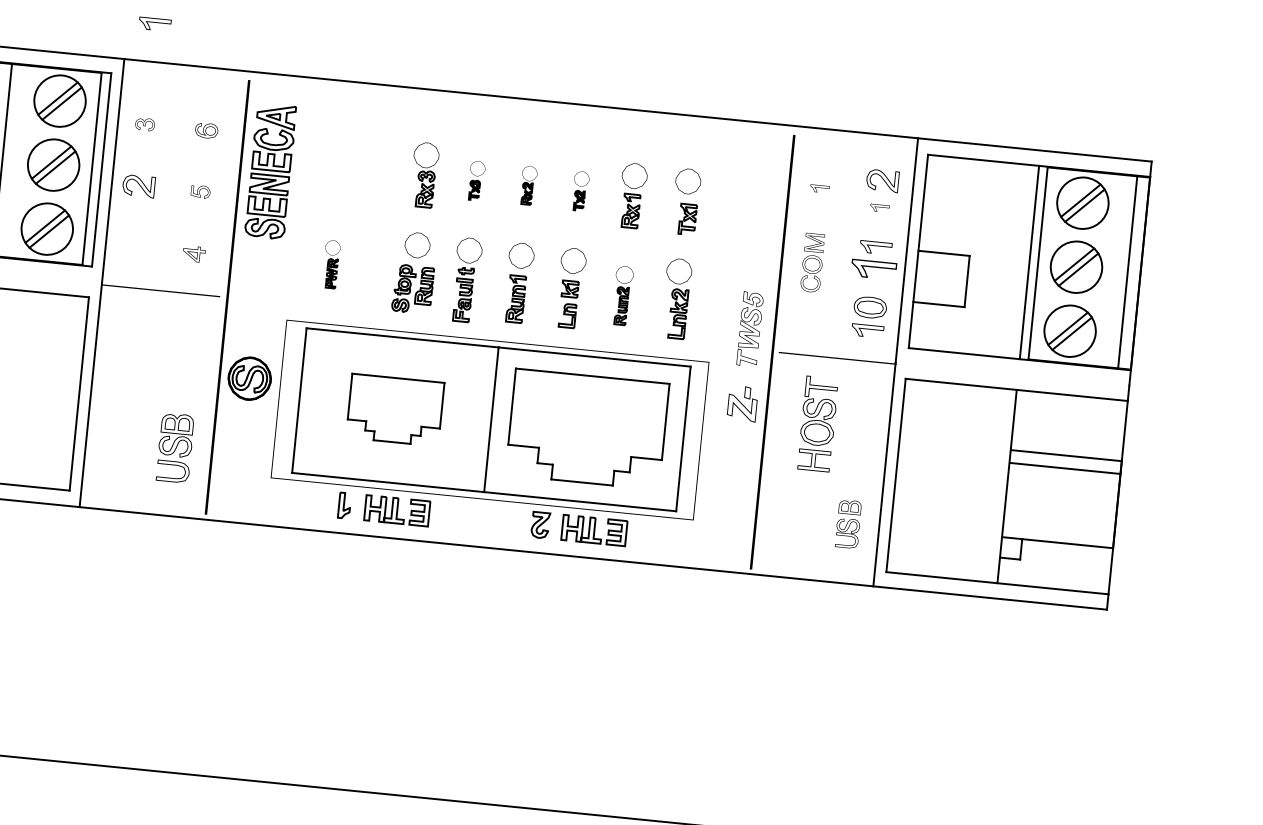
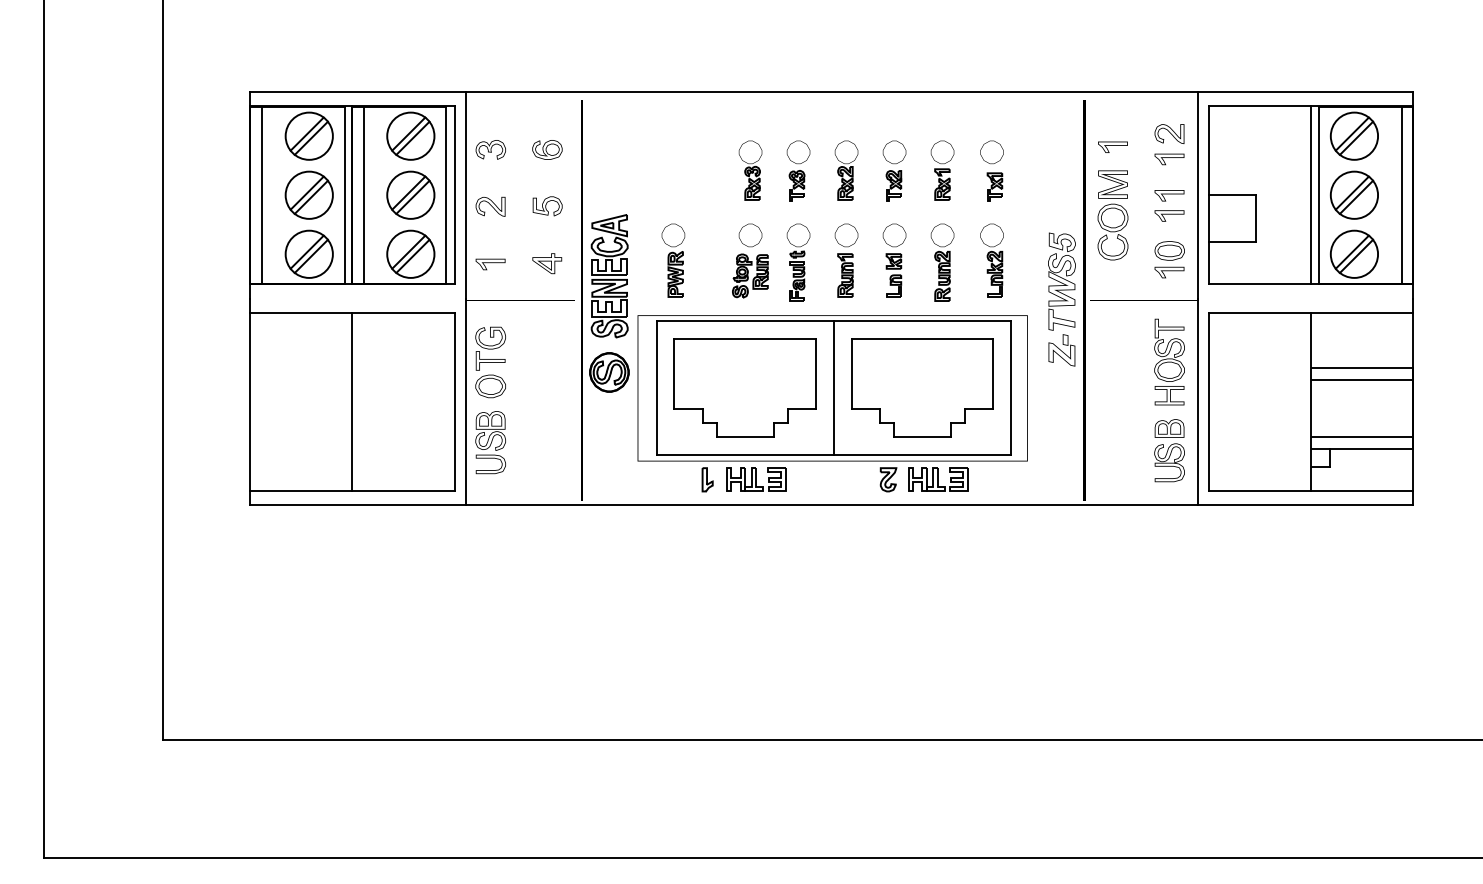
part: (154, 24) -> (490, 264), moved
part: (144, 124) -> (490, 149), size x1.67
part: (206, 130) -> (547, 149), size x1.43
part: (270, 171) -> (609, 276), moved
part: (476, 180) -> (798, 170), size x1.67
part: (528, 185) -> (846, 170), size x1.67
part: (819, 188) -> (1112, 146), size x1.67
part: (580, 190) -> (894, 170), size x1.67
part: (200, 192) -> (547, 206), size x1.67
part: (879, 208) -> (1169, 159), size x1.67
part: (194, 253) -> (547, 263), size x1.43
part: (812, 262) -> (1112, 215), size x1.67
part: (331, 264) -> (673, 260), size x1.67
part: (873, 269) -> (1169, 215), size x0.71
part: (622, 295) -> (942, 262), size x1.43
part: (749, 328) -> (1061, 281), size x1.43
part: (121, 355) -> (490, 362), added
part: (394, 409) -> (744, 387), size x1.67
part: (817, 423) -> (1169, 361), moved
part: (175, 447) -> (490, 442), moved
part: (848, 523) -> (1169, 450), size x1.43
line: (1059, 529) -> (1362, 436), added

